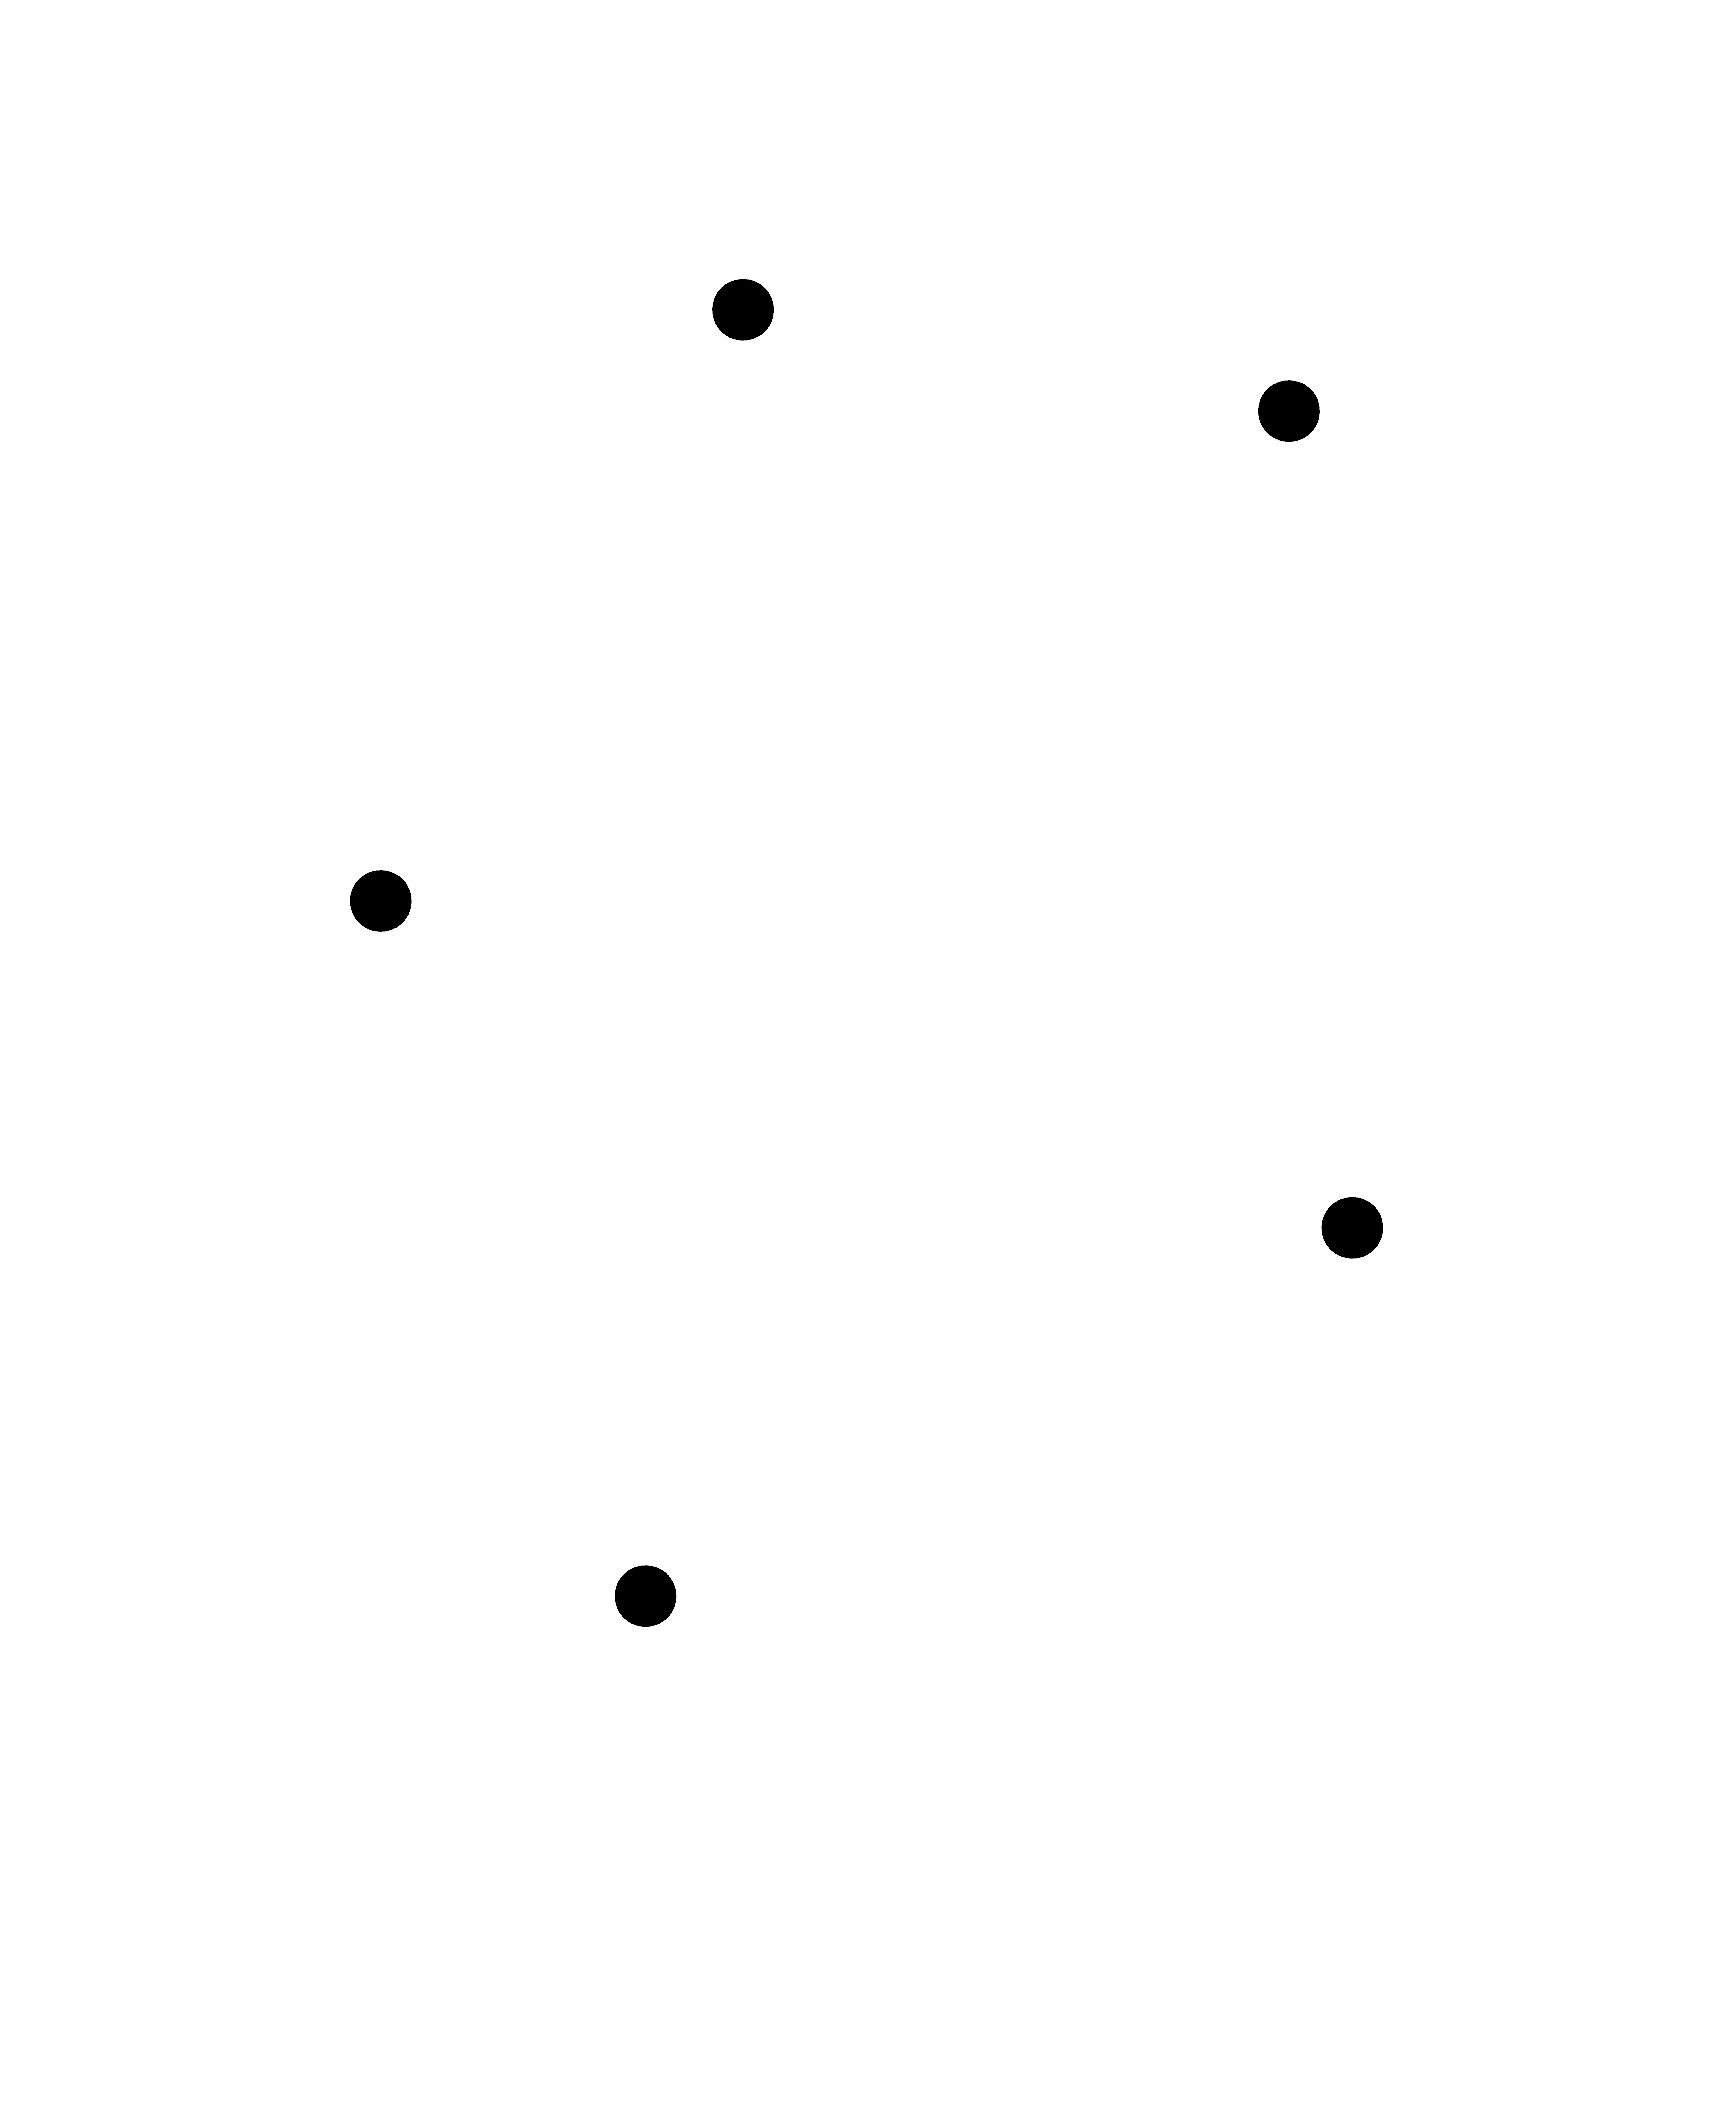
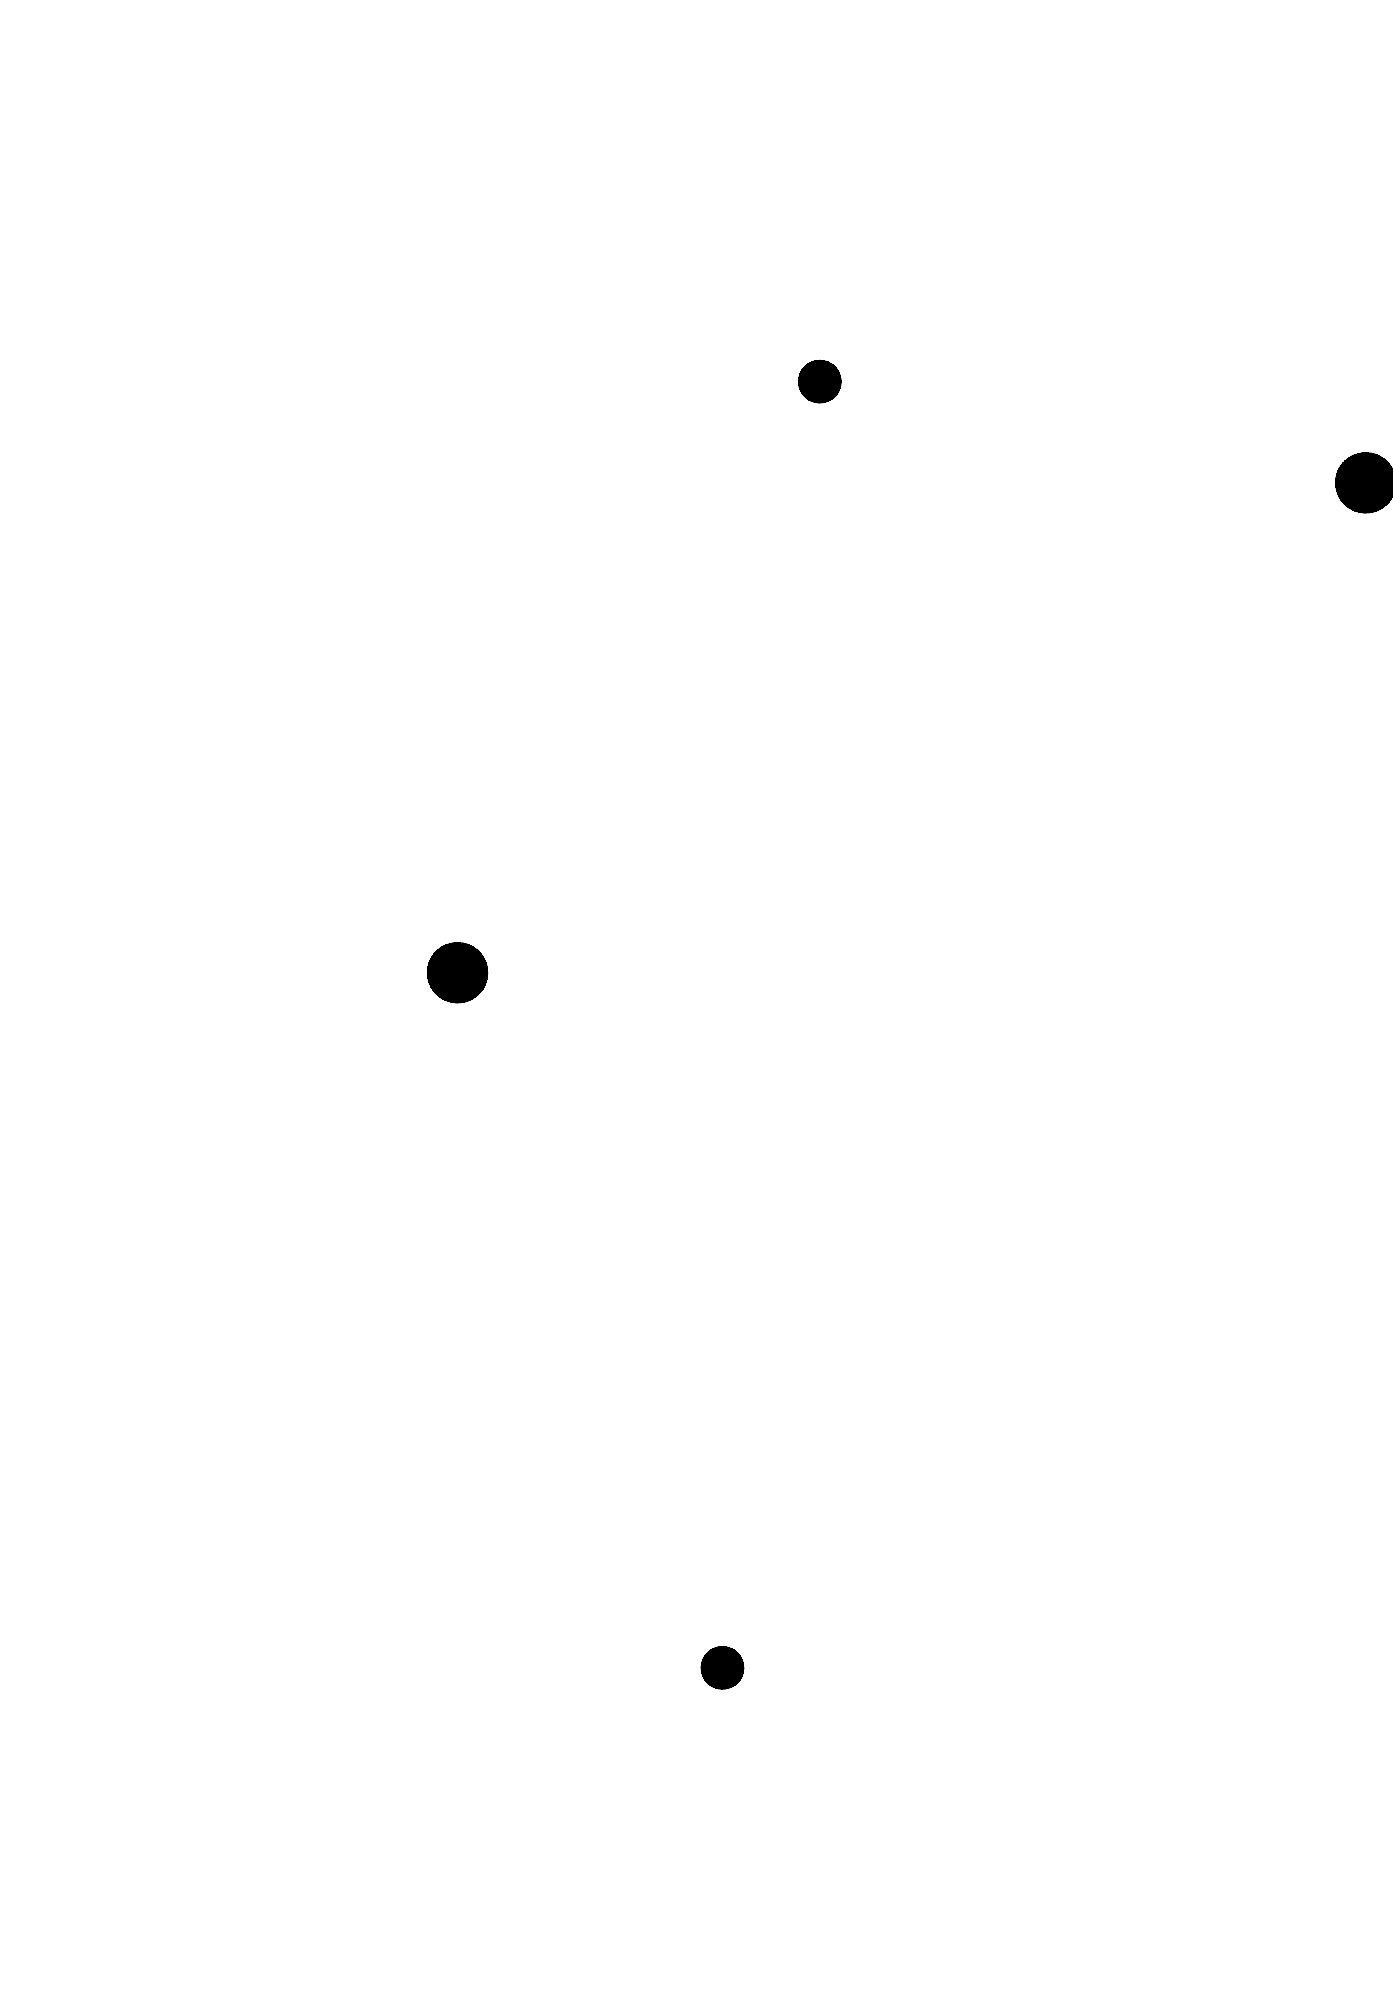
part: (742, 309) -> (819, 381), size x0.7
part: (645, 1595) -> (722, 1667), size x0.7

